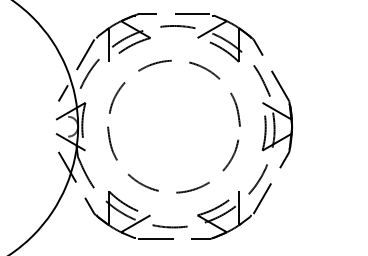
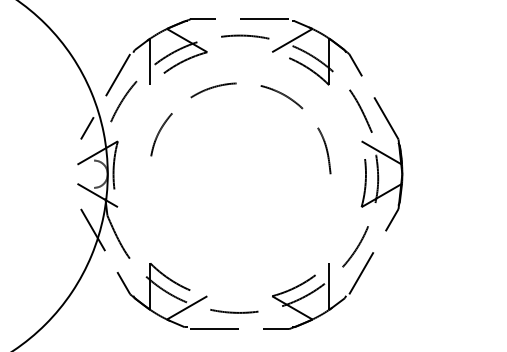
curve: (176, 191) -> (243, 263), removed

